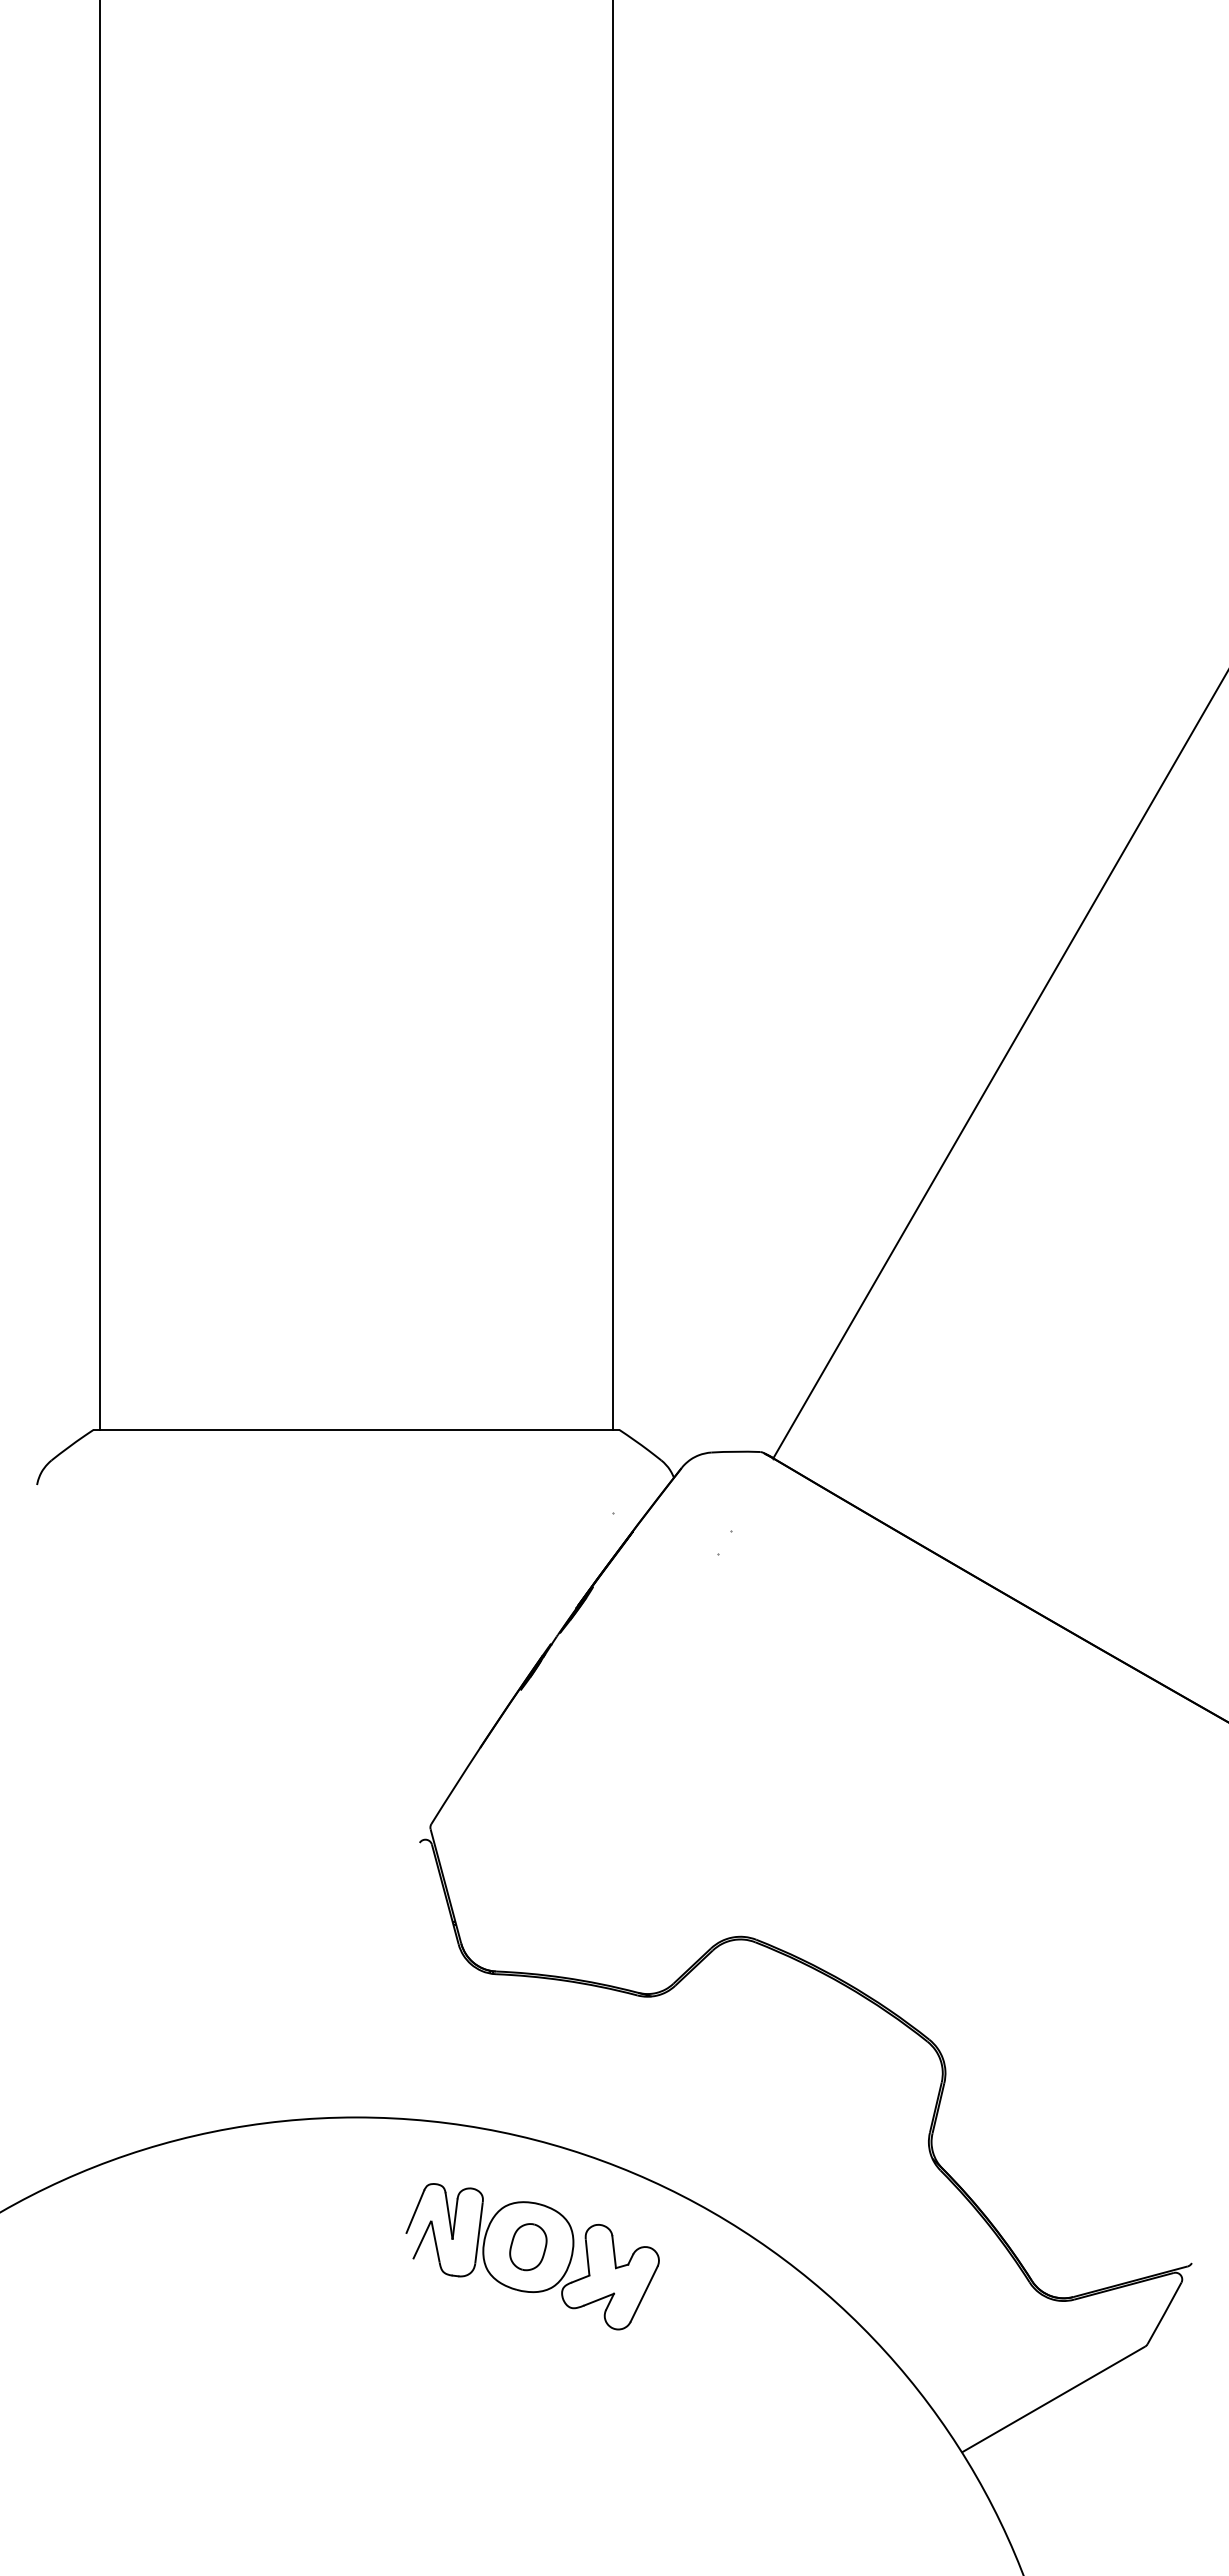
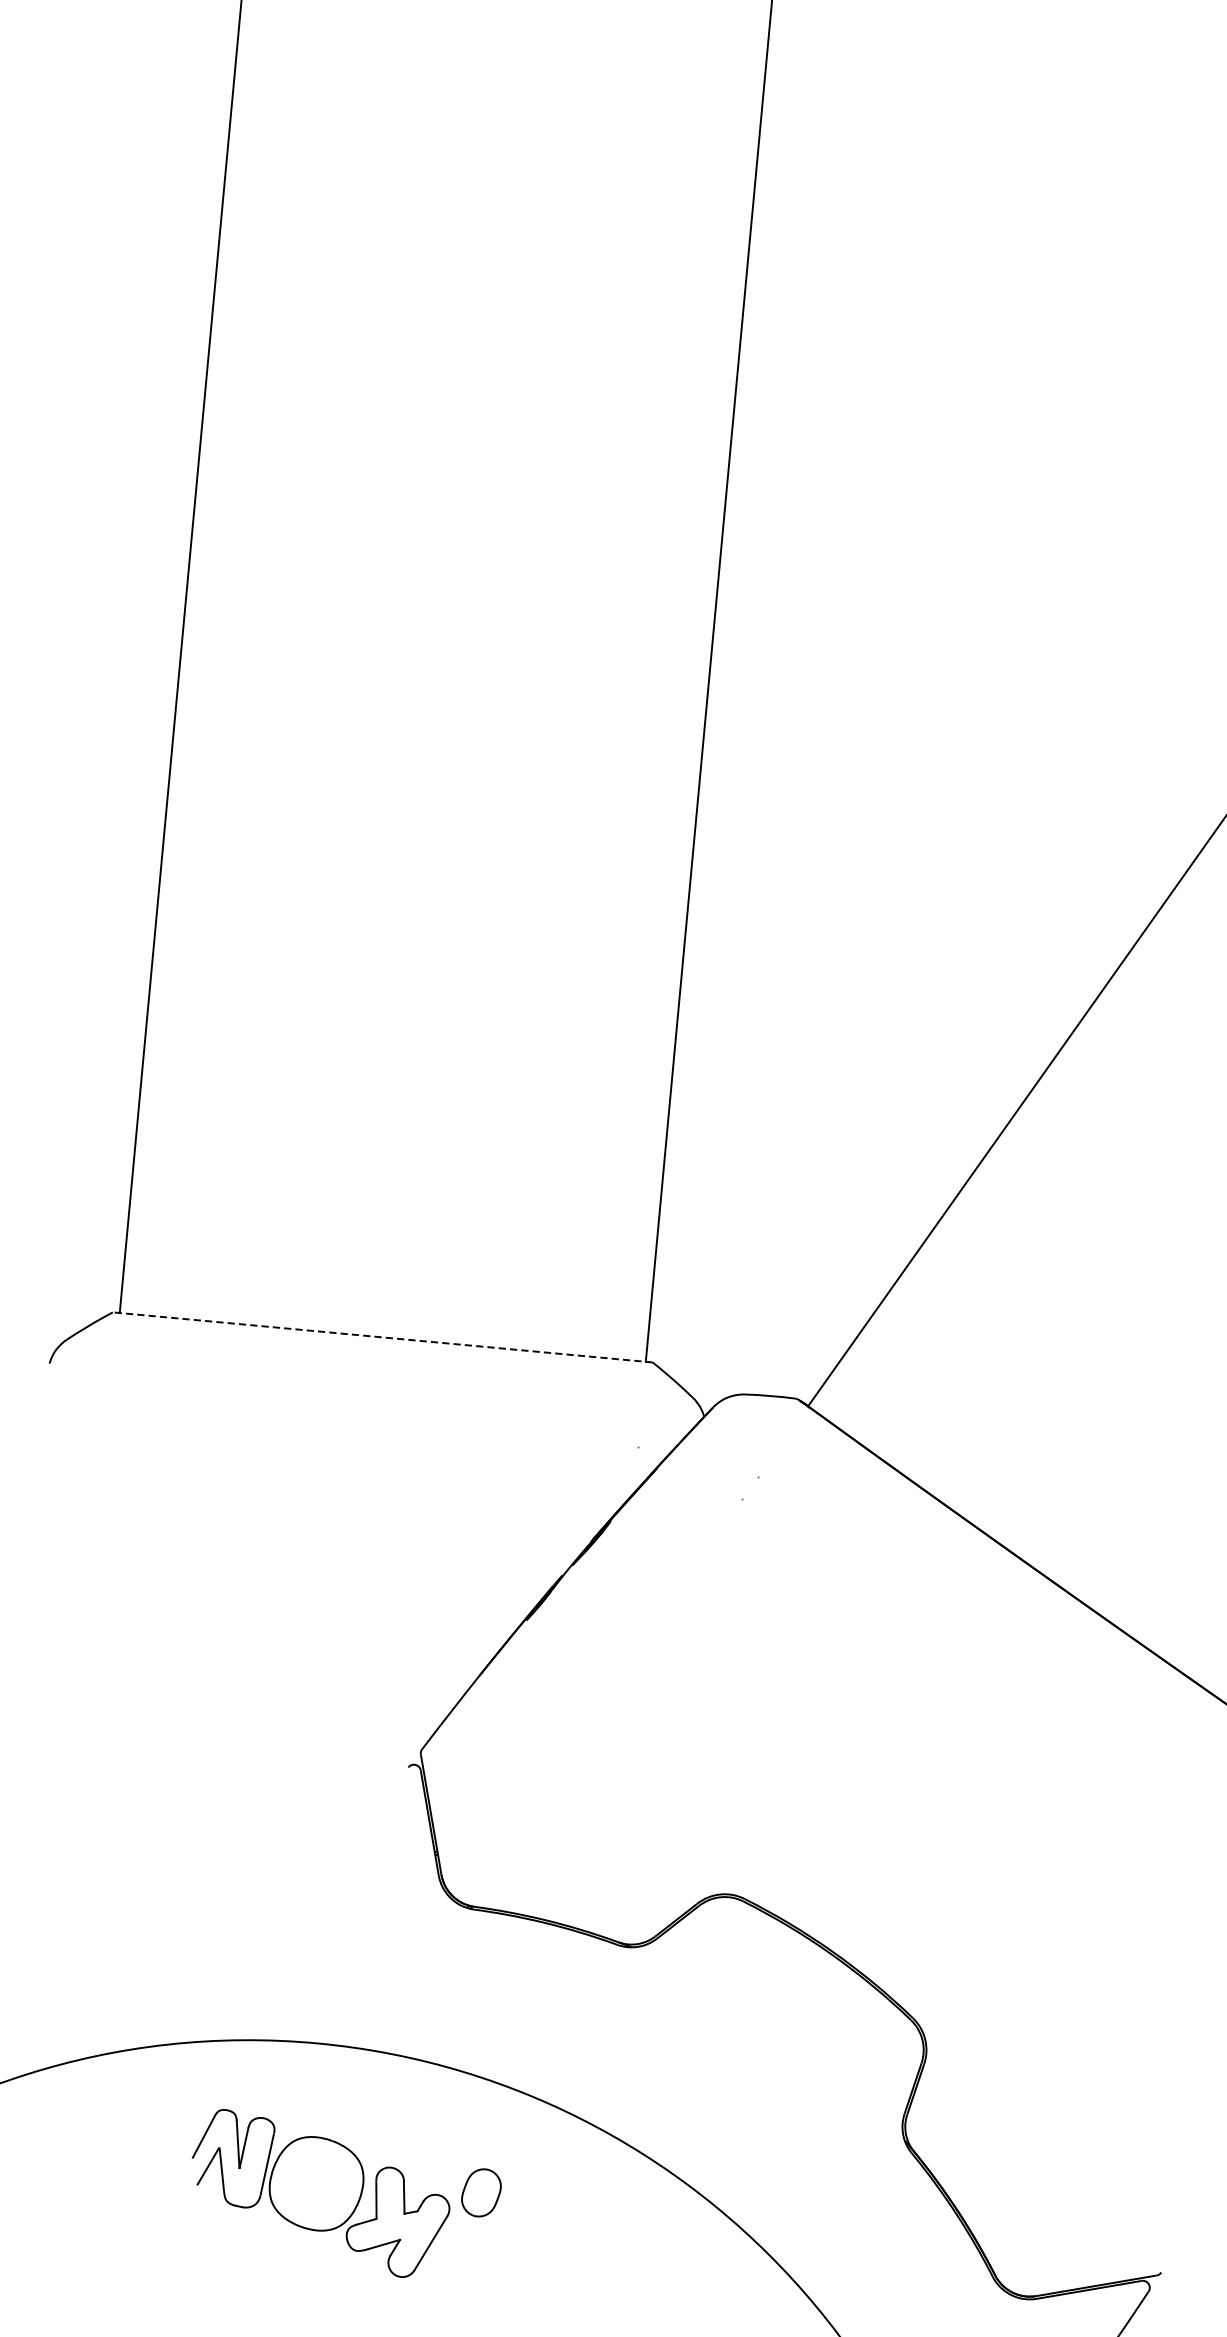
line: (356, 1429) -> (382, 1337), solid -> dashed
part: (532, 2256) -> (319, 2193), moved

